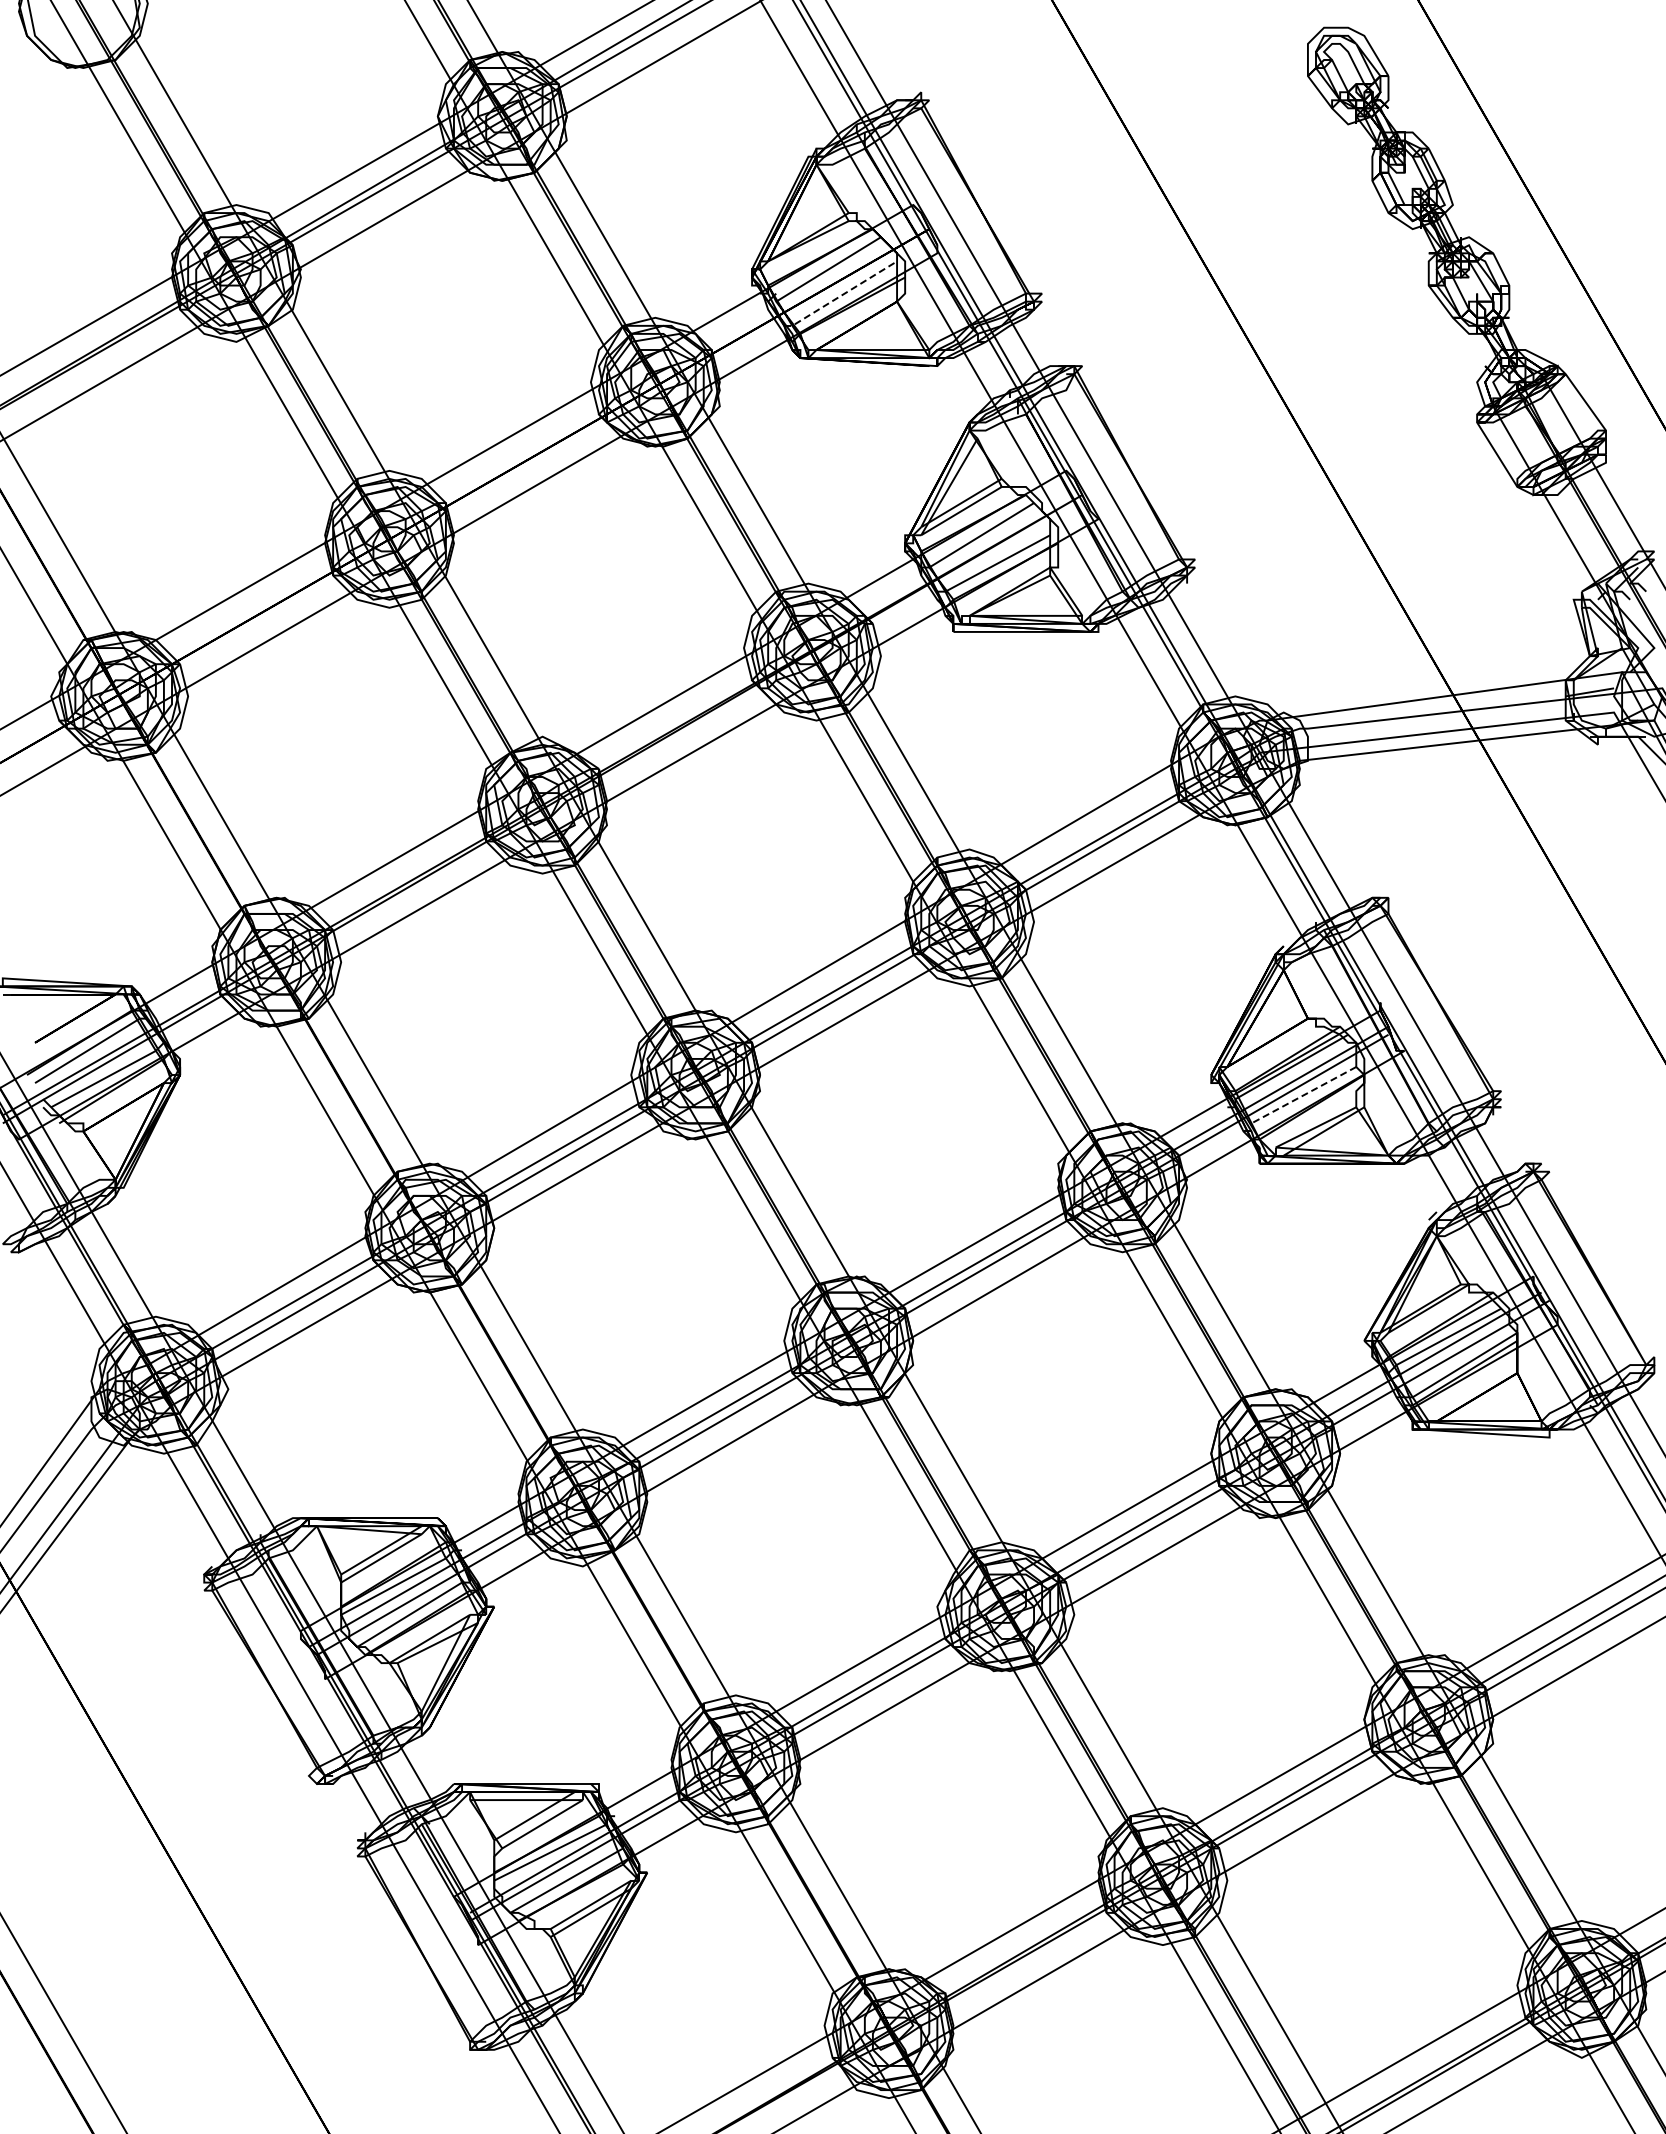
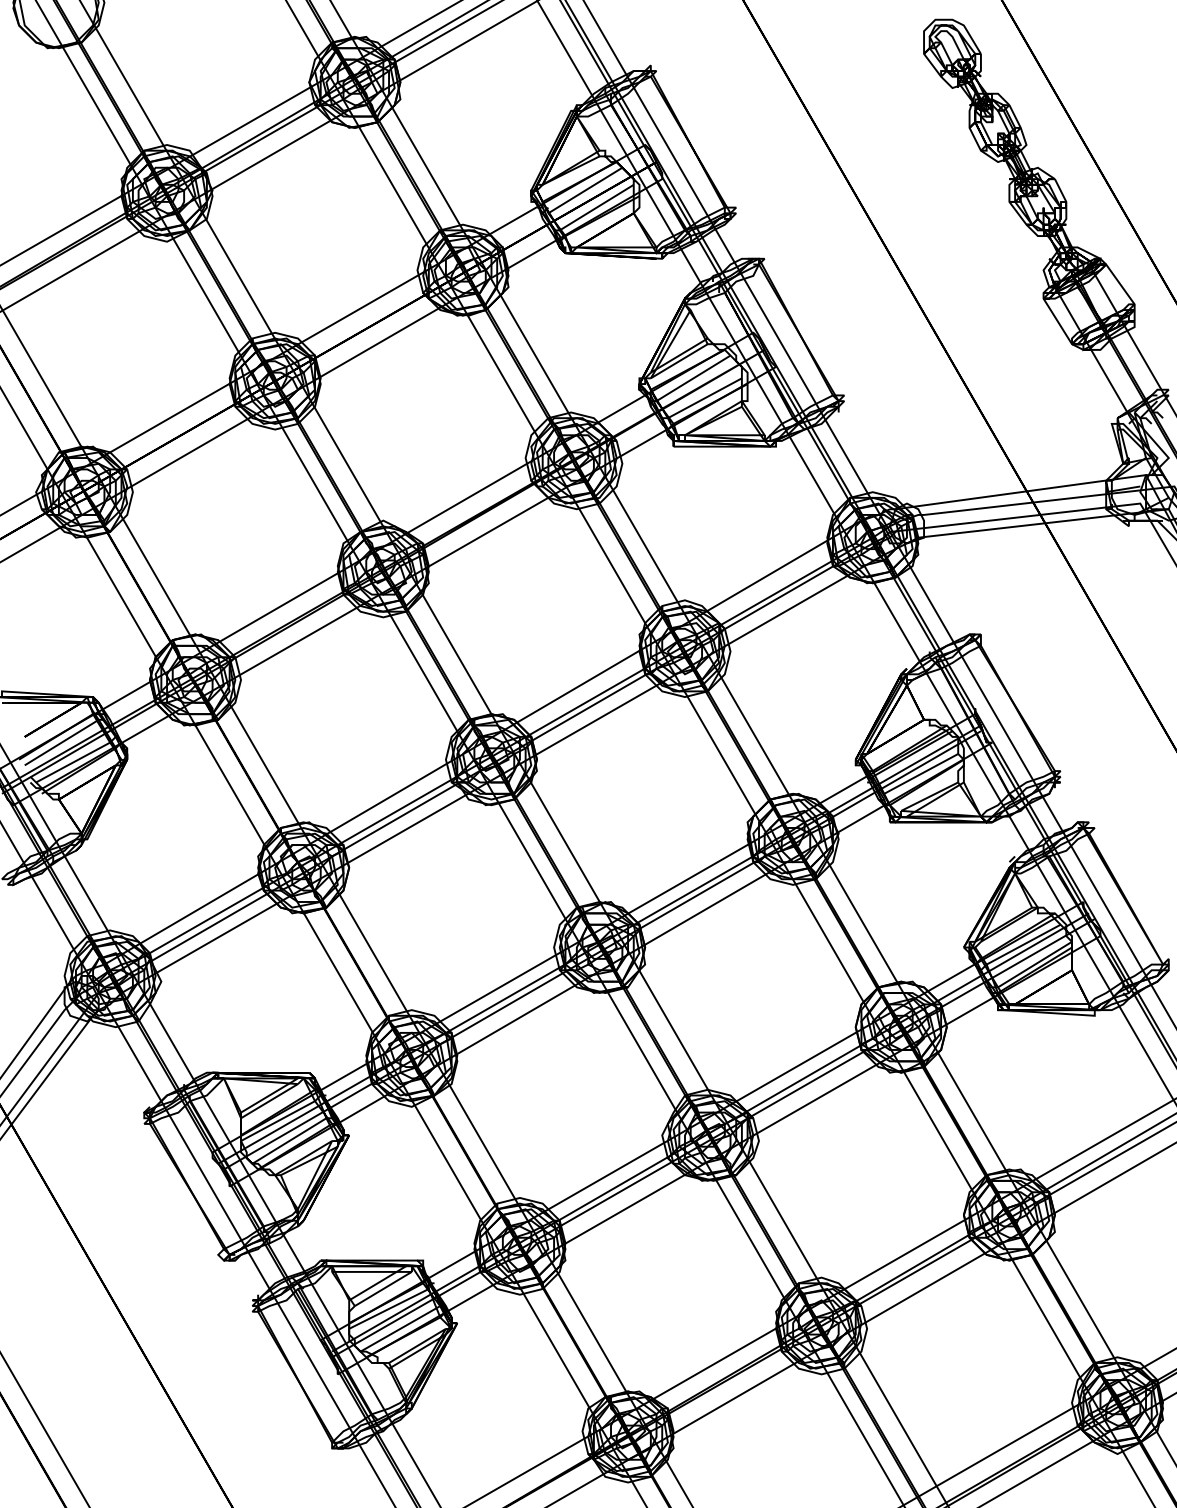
line: (840, 295) -> (593, 208), dashed -> solid
line: (1303, 1095) -> (920, 774), dashed -> solid

